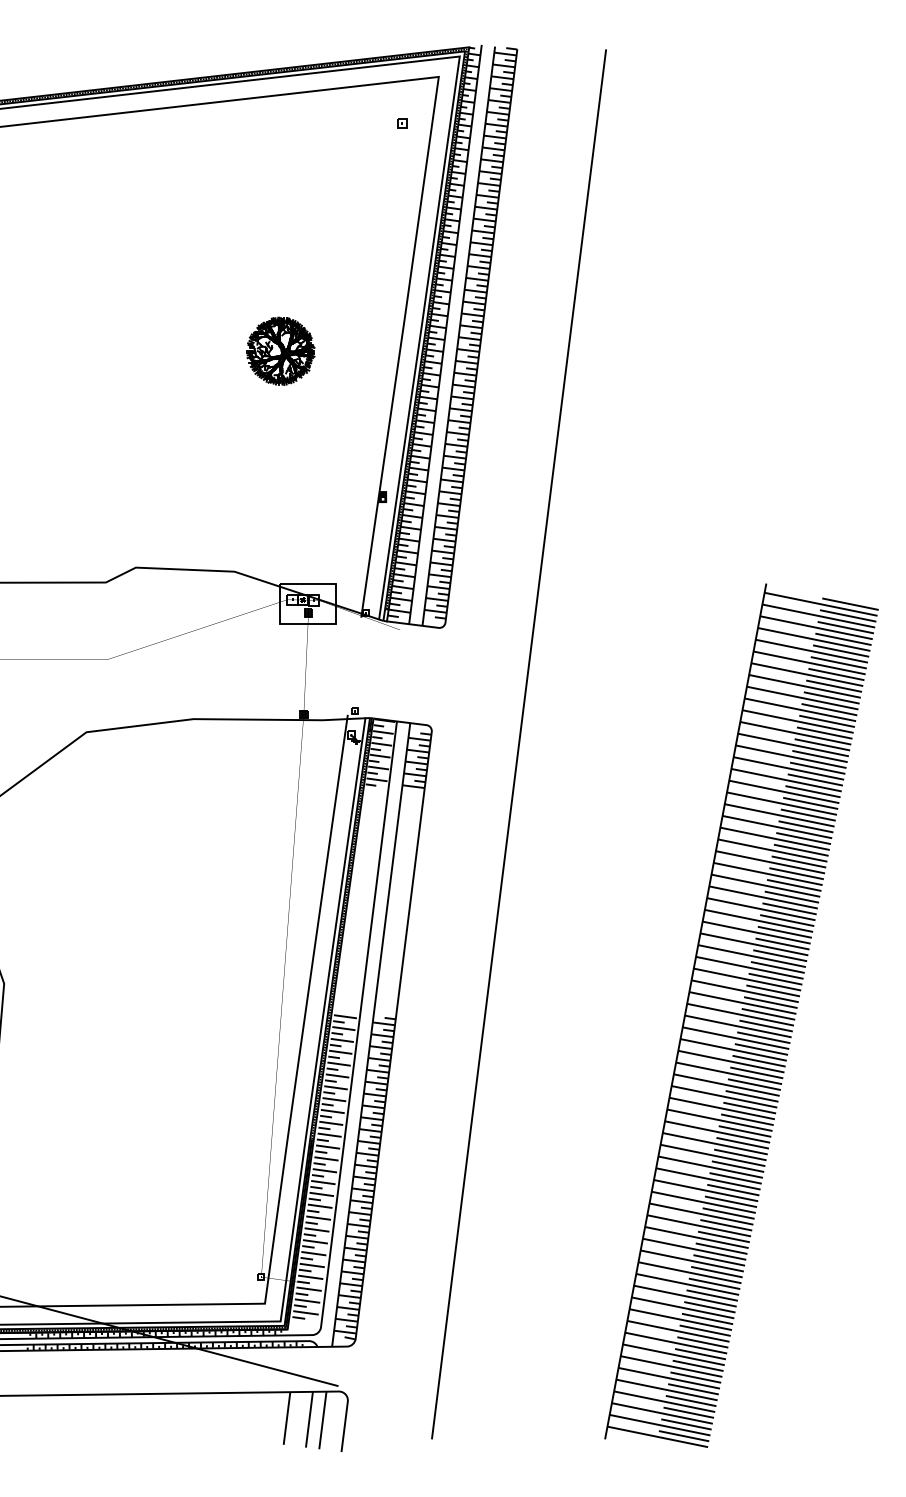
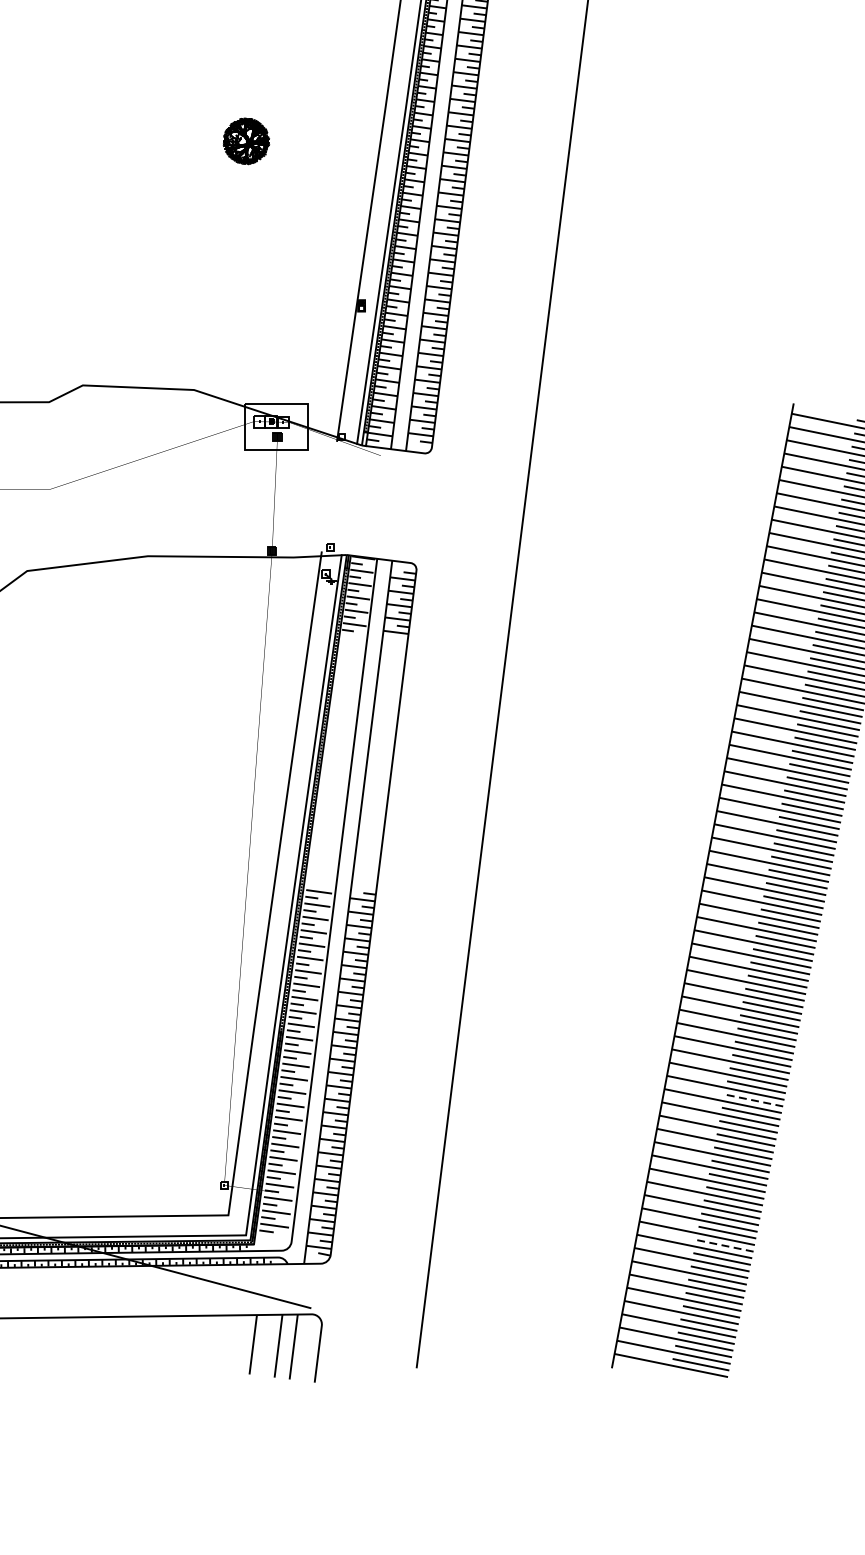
part: (280, 350) -> (245, 140), size x0.6
line: (730, 1201) -> (753, 1100), solid -> dashed
line: (704, 1330) -> (723, 1245), solid -> dashed

